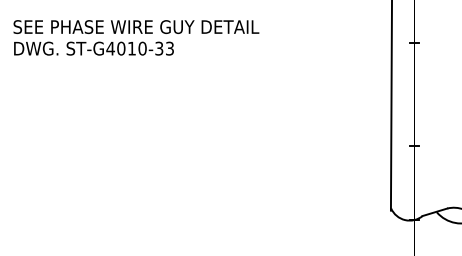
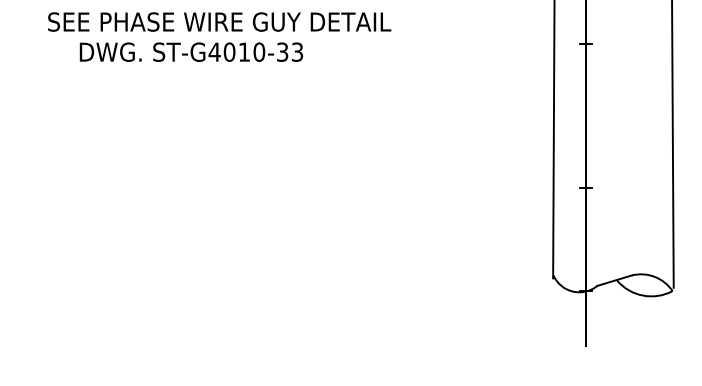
text: (136, 26) -> (219, 21), moved
text: (94, 48) -> (191, 51), moved

